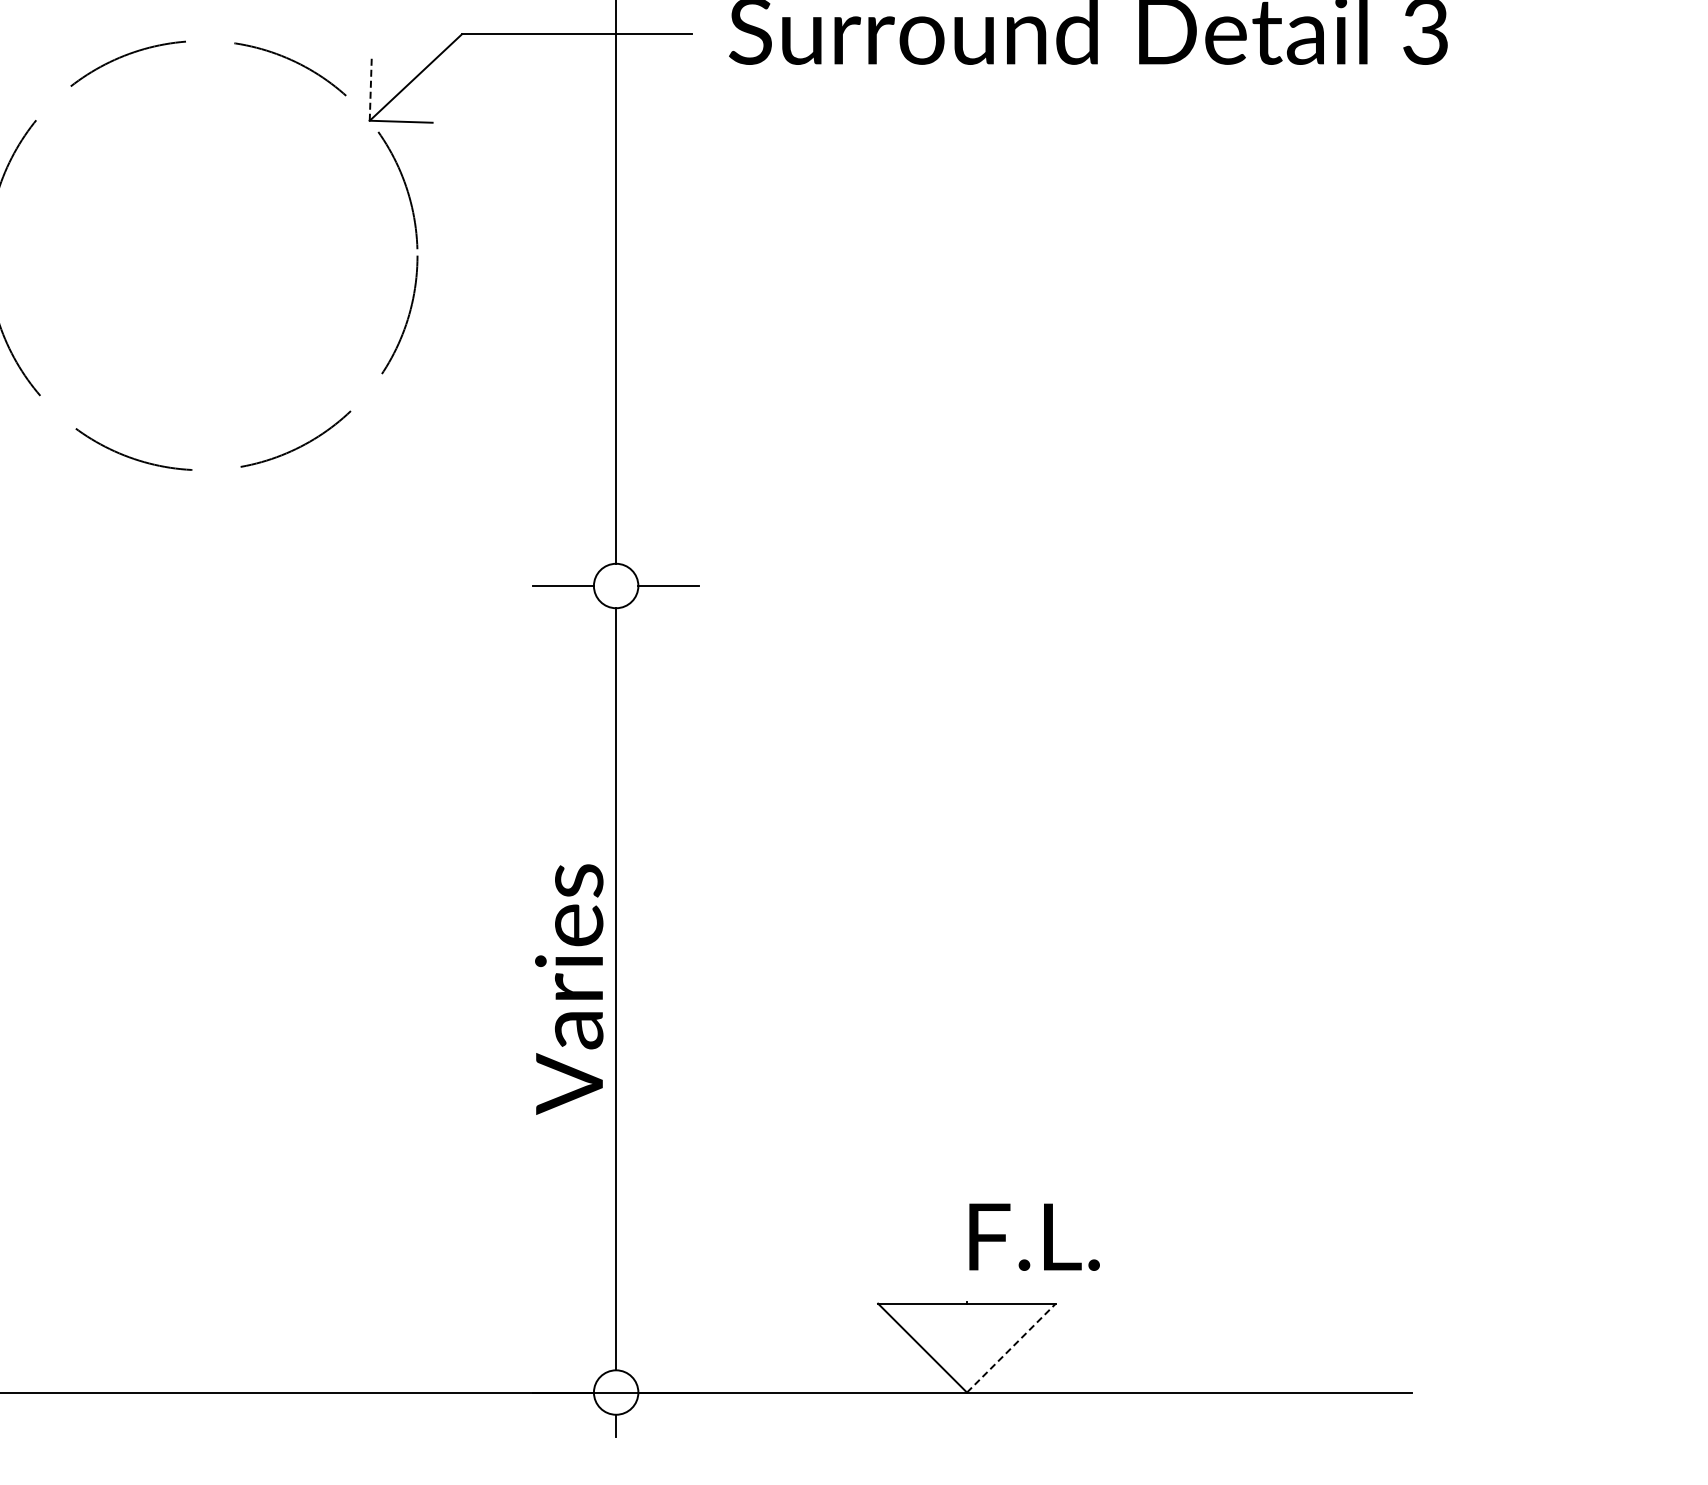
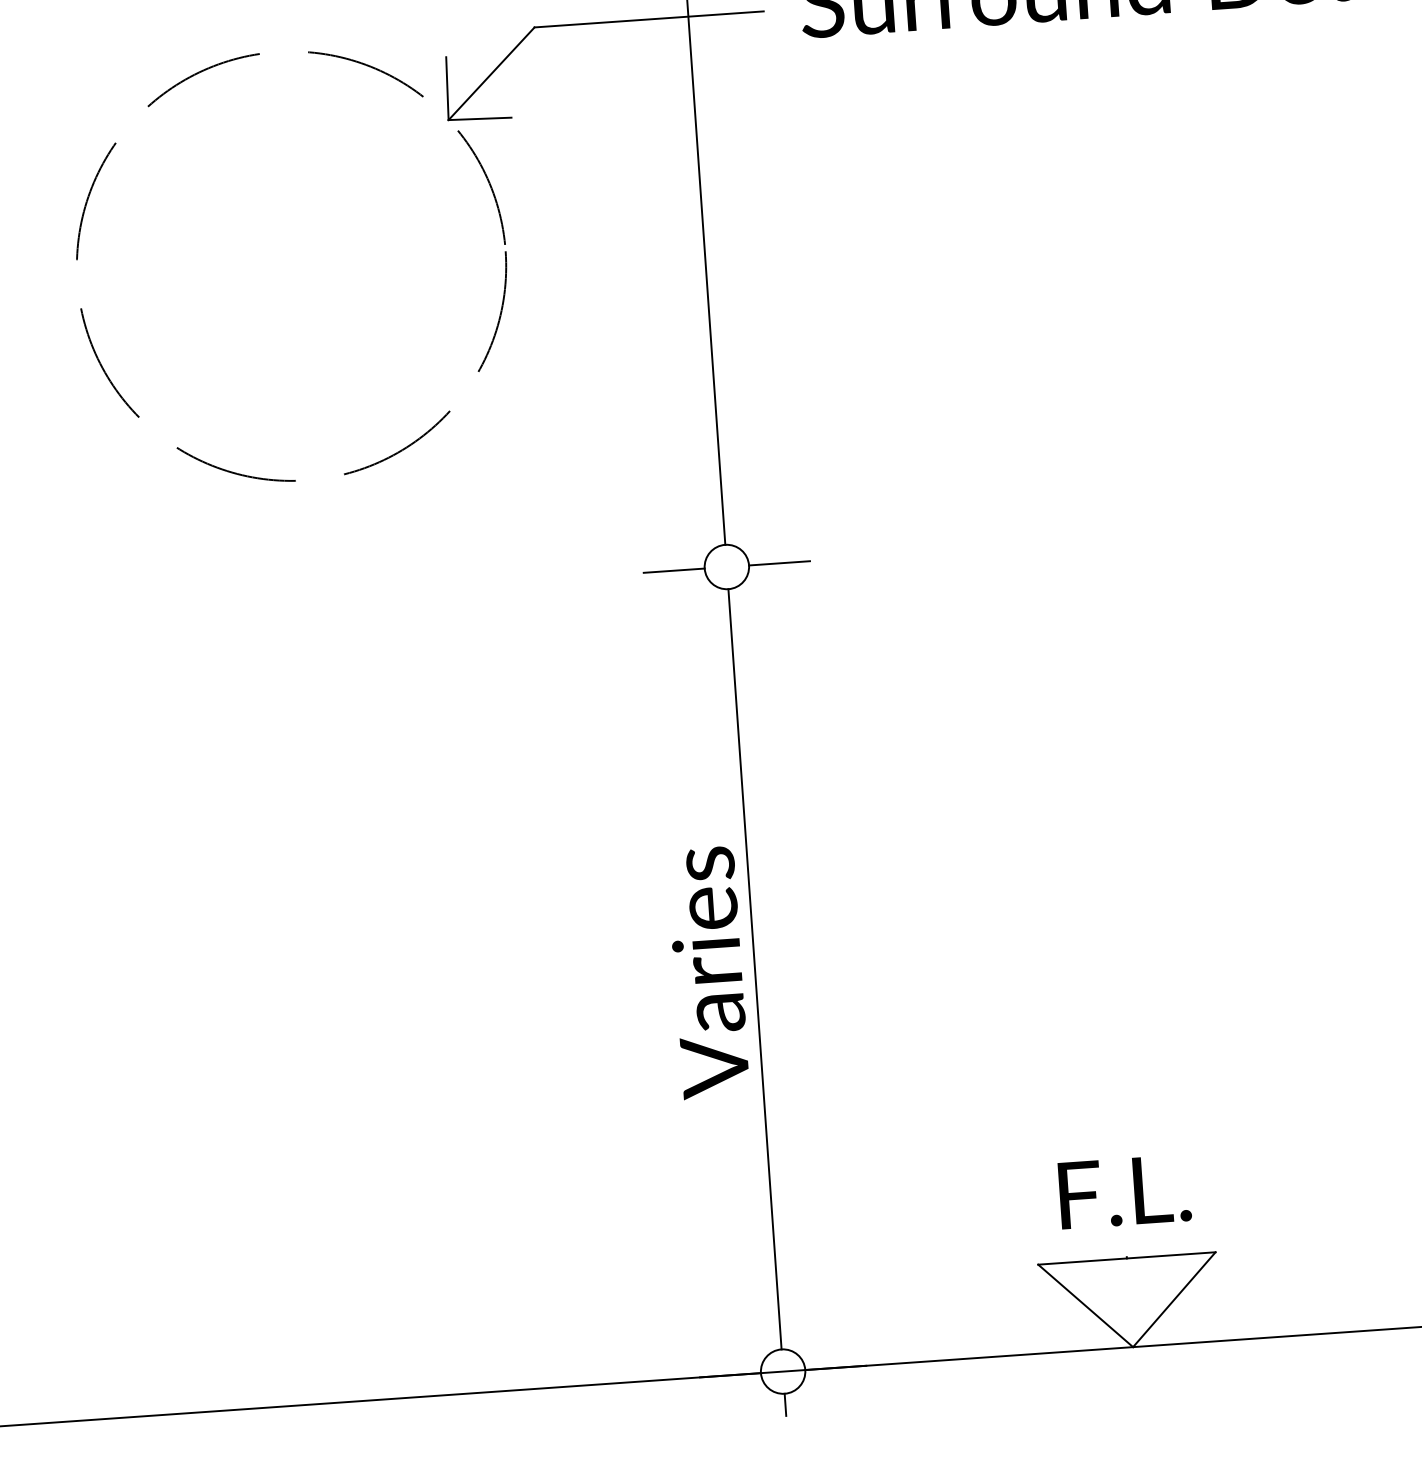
line: (370, 88) -> (447, 87), dashed -> solid
text: (1034, 1236) -> (1124, 1191), moved
line: (1011, 1348) -> (1174, 1300), dashed -> solid

